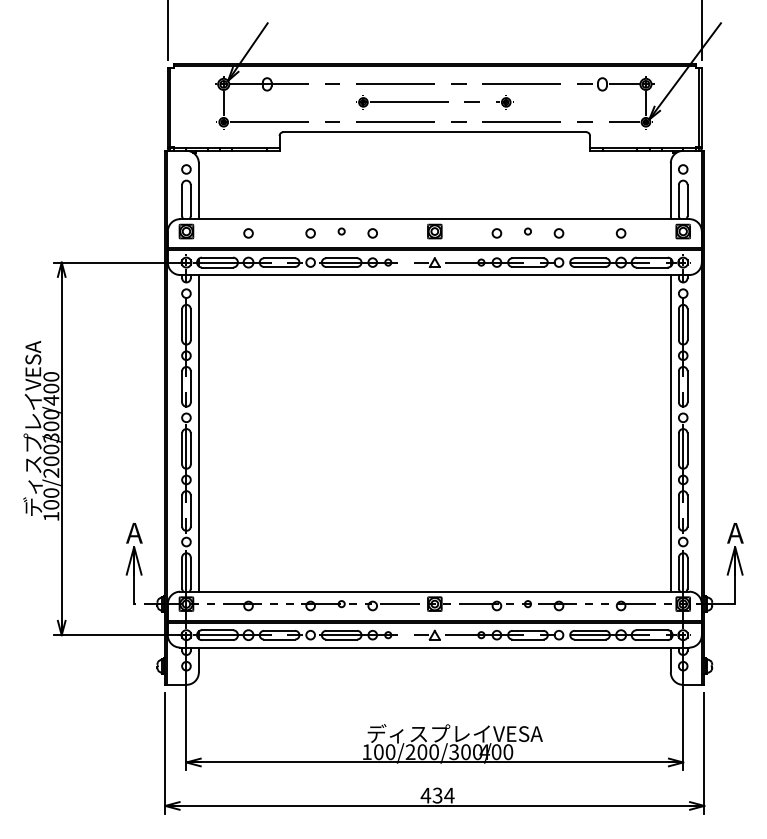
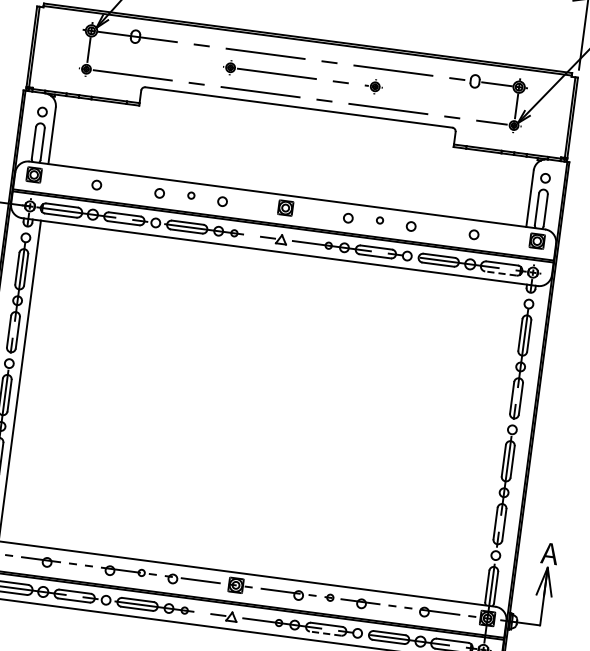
line: (652, 267) -> (501, 273), solid -> dashed
line: (670, 433) -> (497, 444), removed
line: (527, 639) -> (325, 633), solid -> dashed

